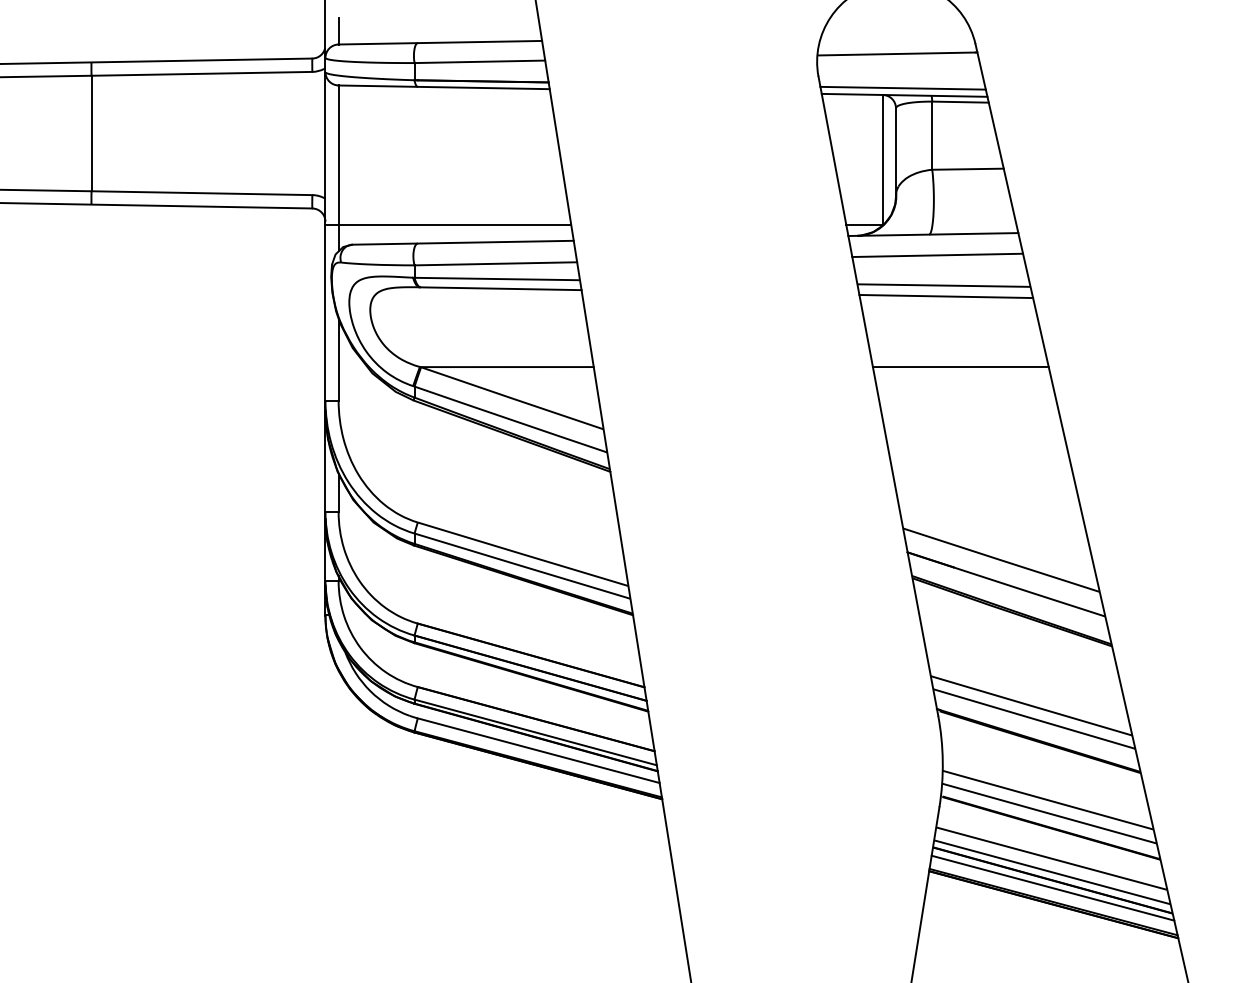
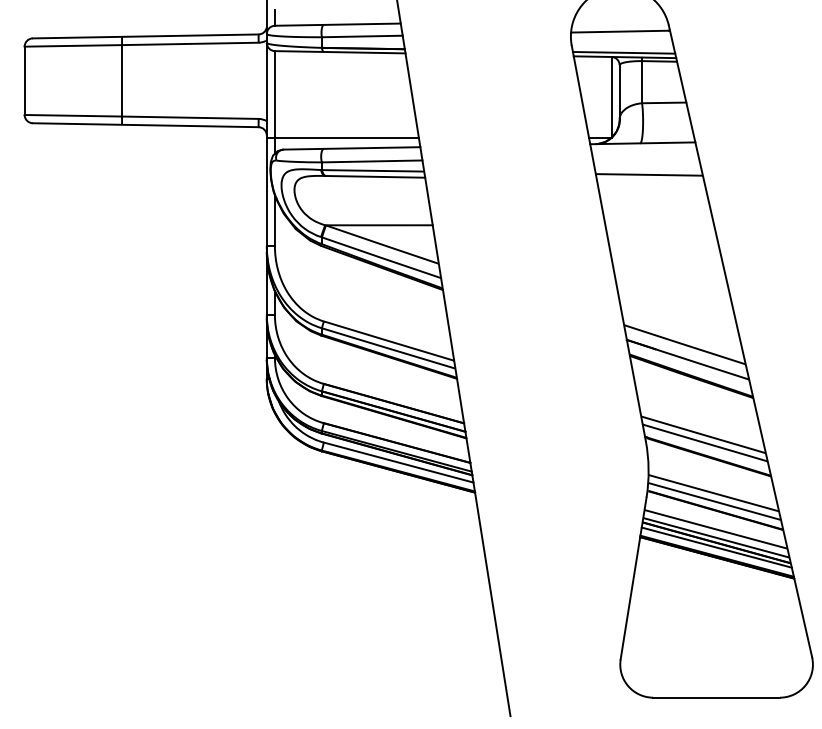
line: (937, 255) -> (645, 156), removed
line: (945, 296) -> (650, 181), removed
line: (960, 367) -> (659, 225), removed

